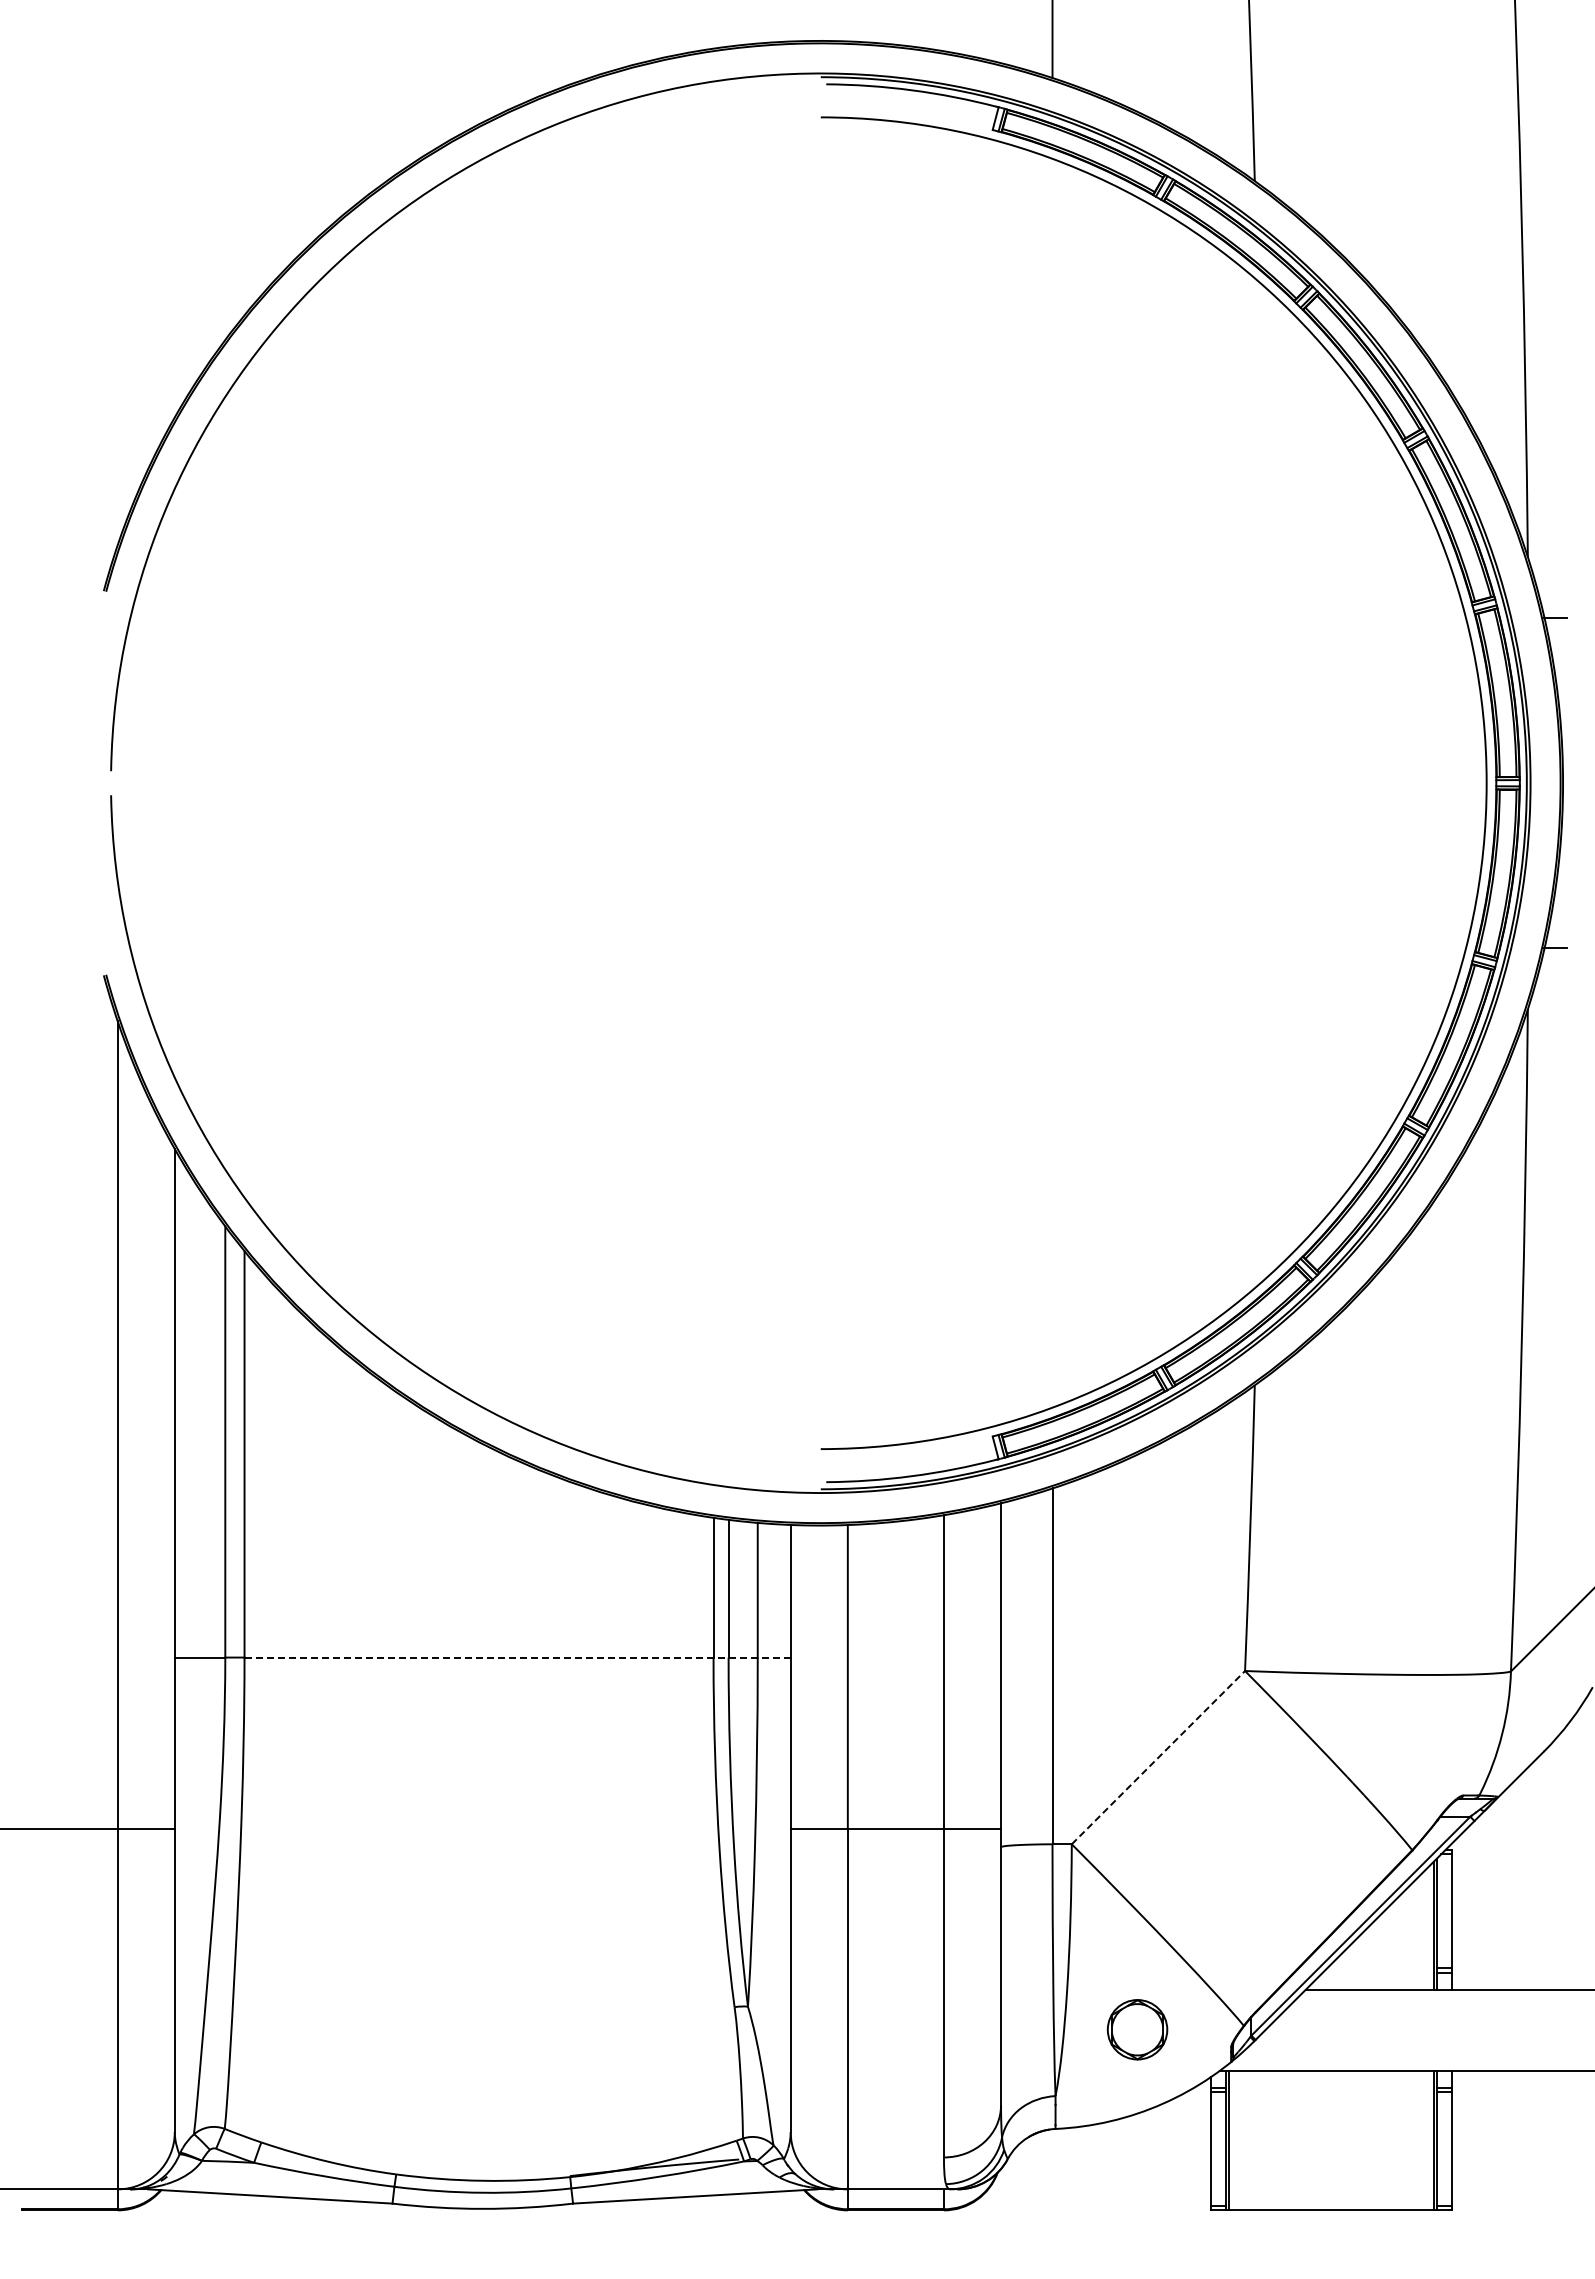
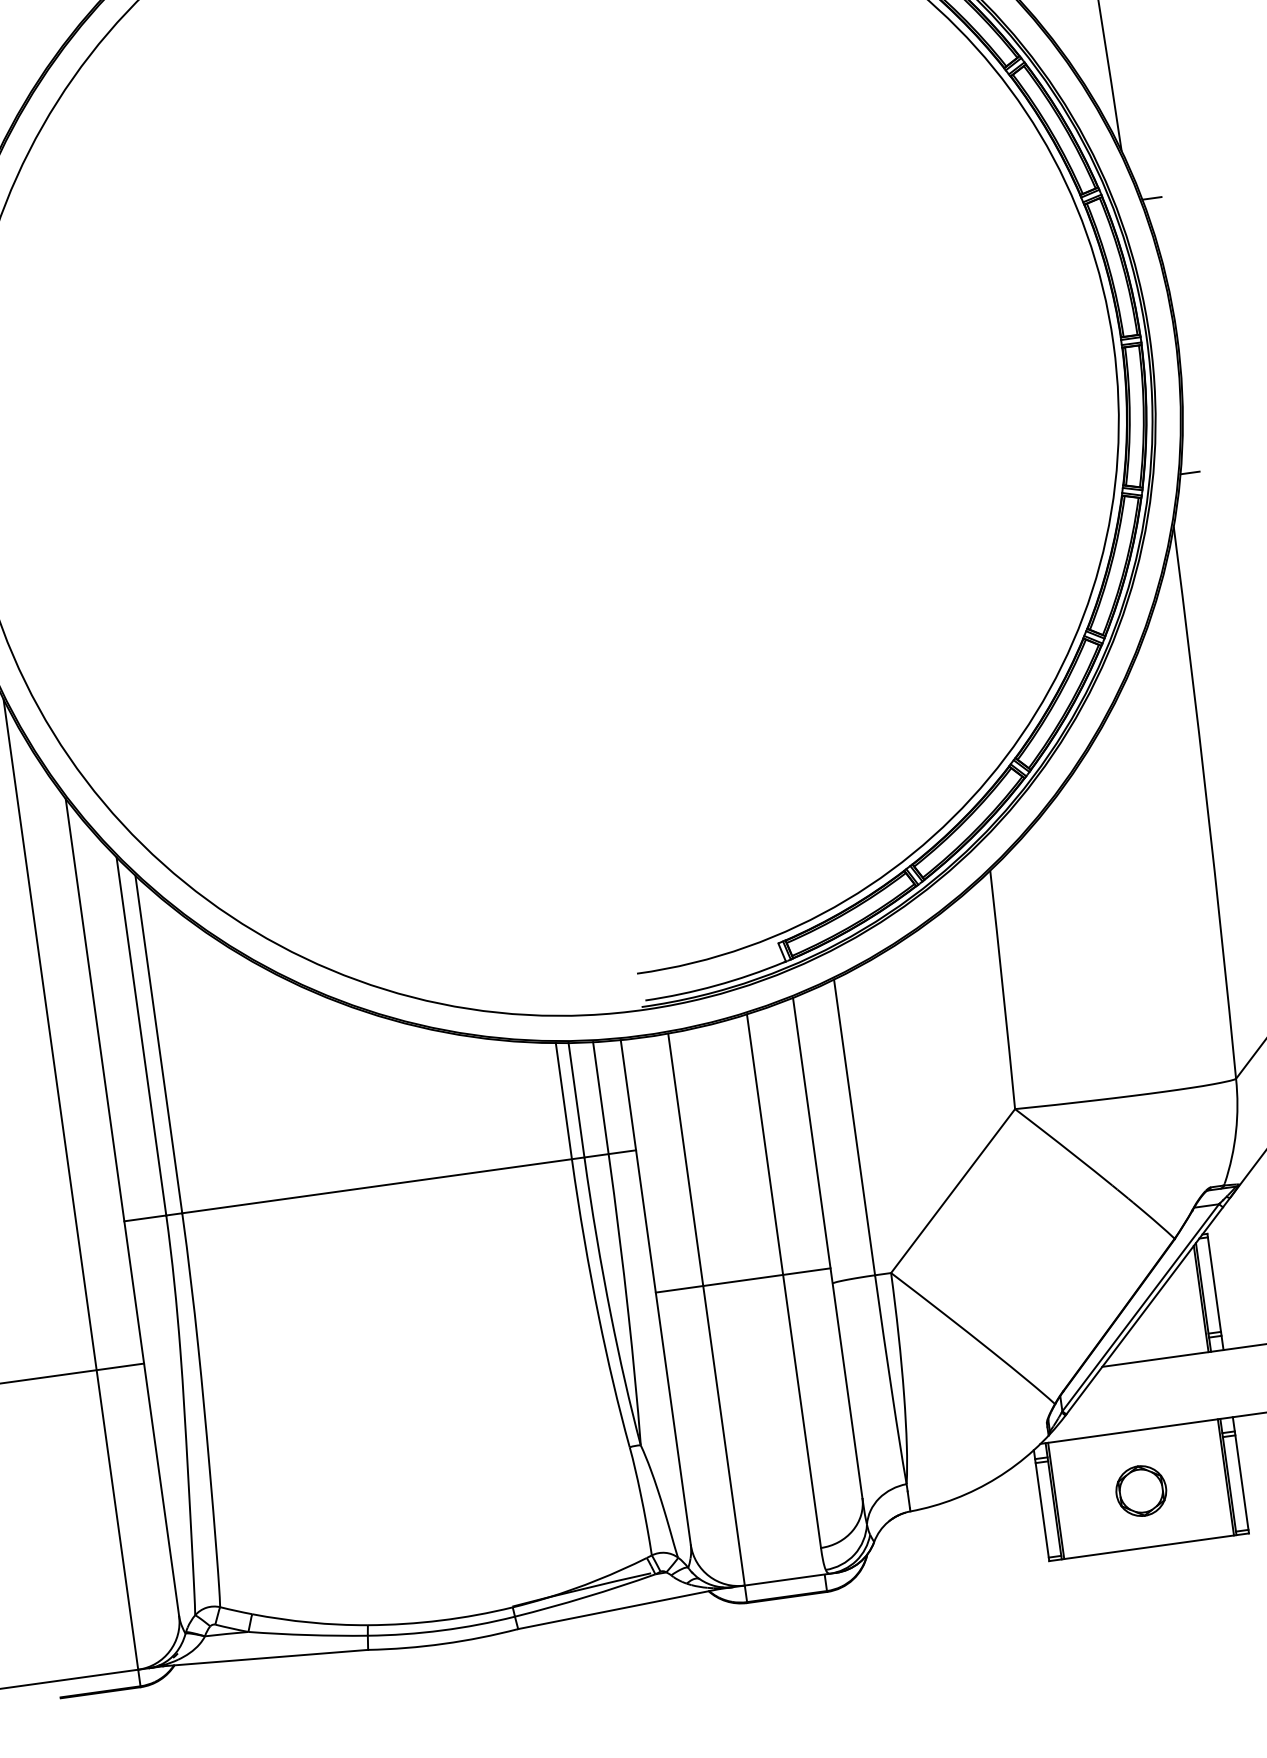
line: (517, 1657) -> (409, 1181), dashed -> solid
line: (1158, 1757) -> (953, 1190), dashed -> solid
part: (1137, 2029) -> (1141, 1490), moved

